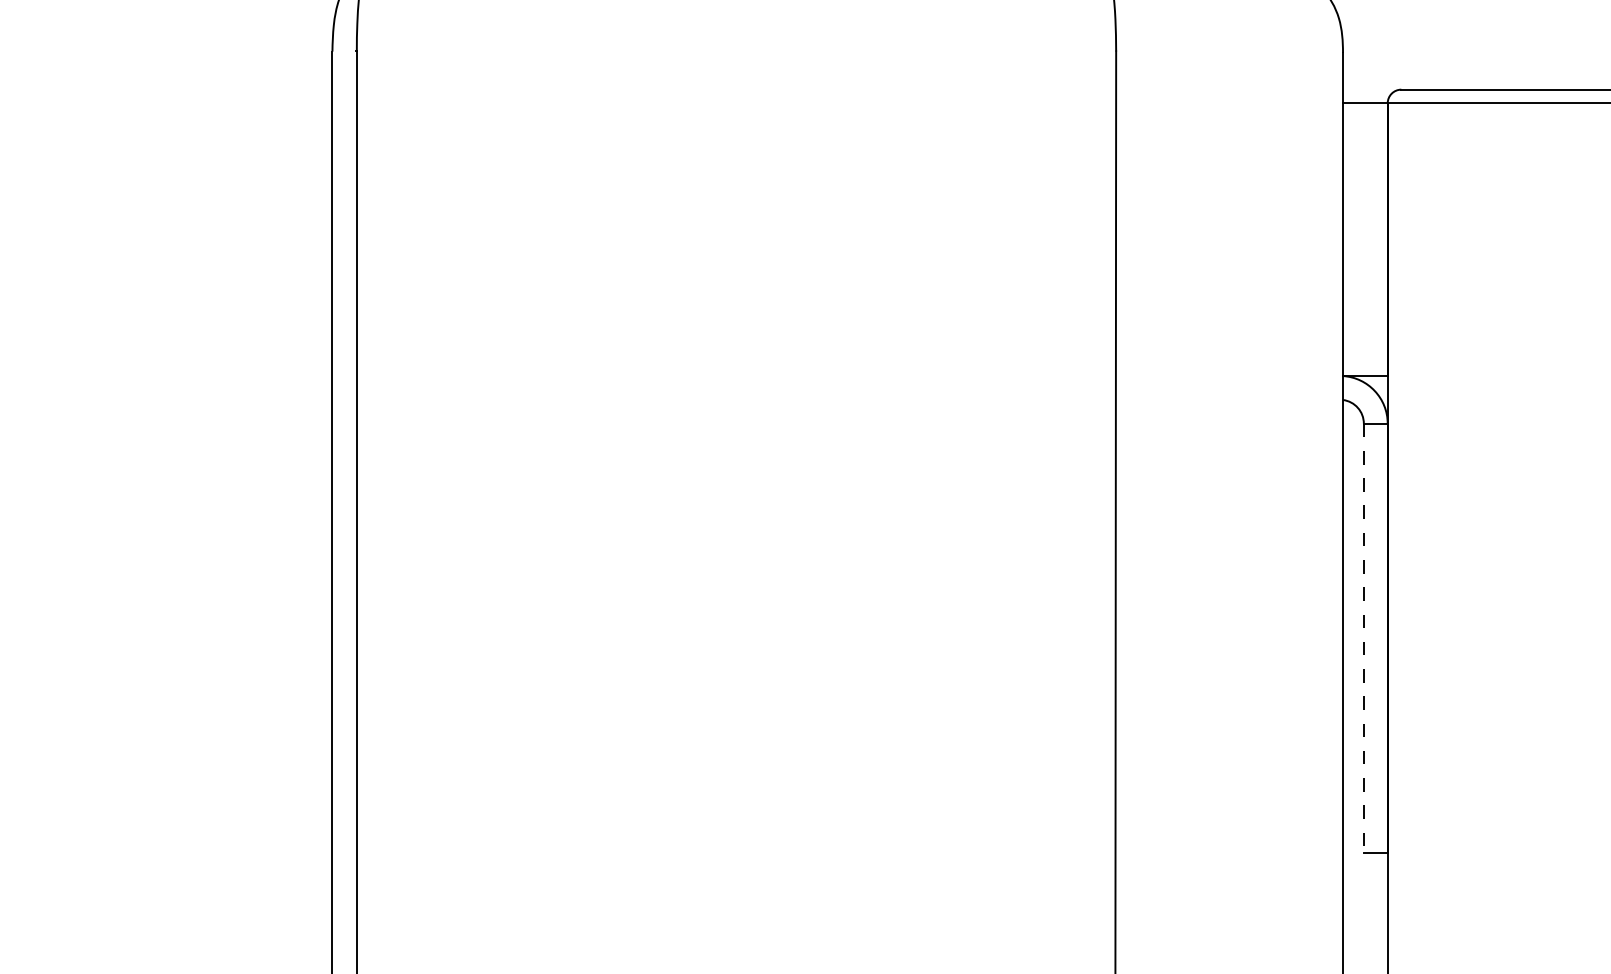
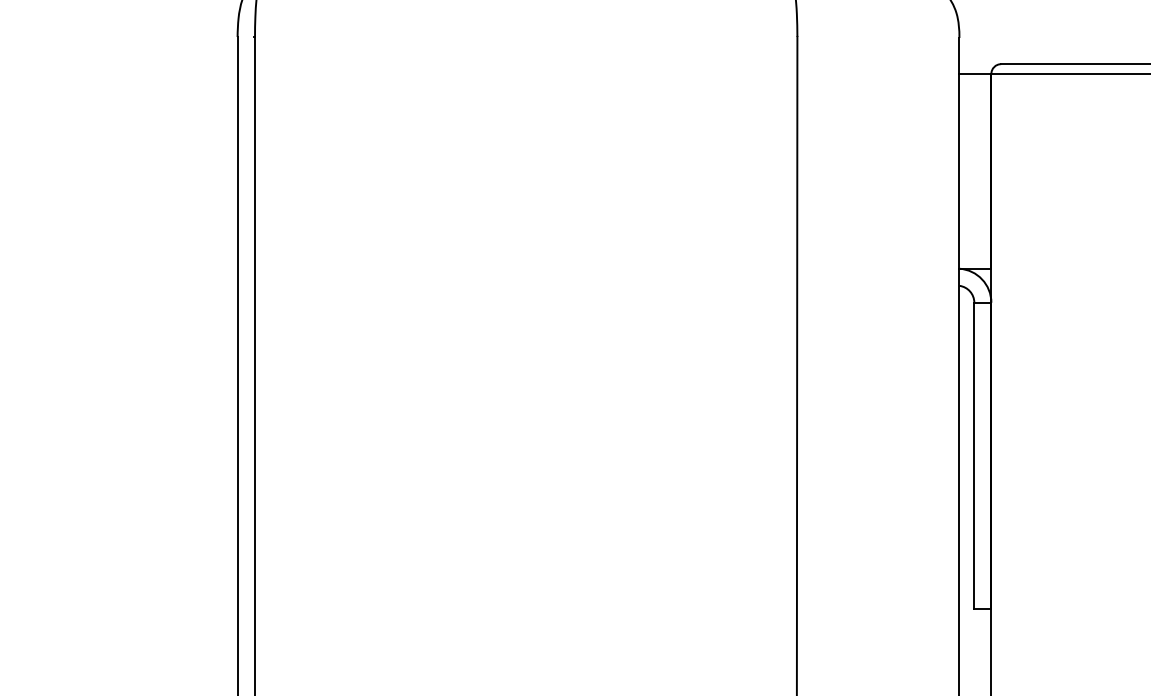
line: (1364, 638) -> (974, 456), dashed -> solid

